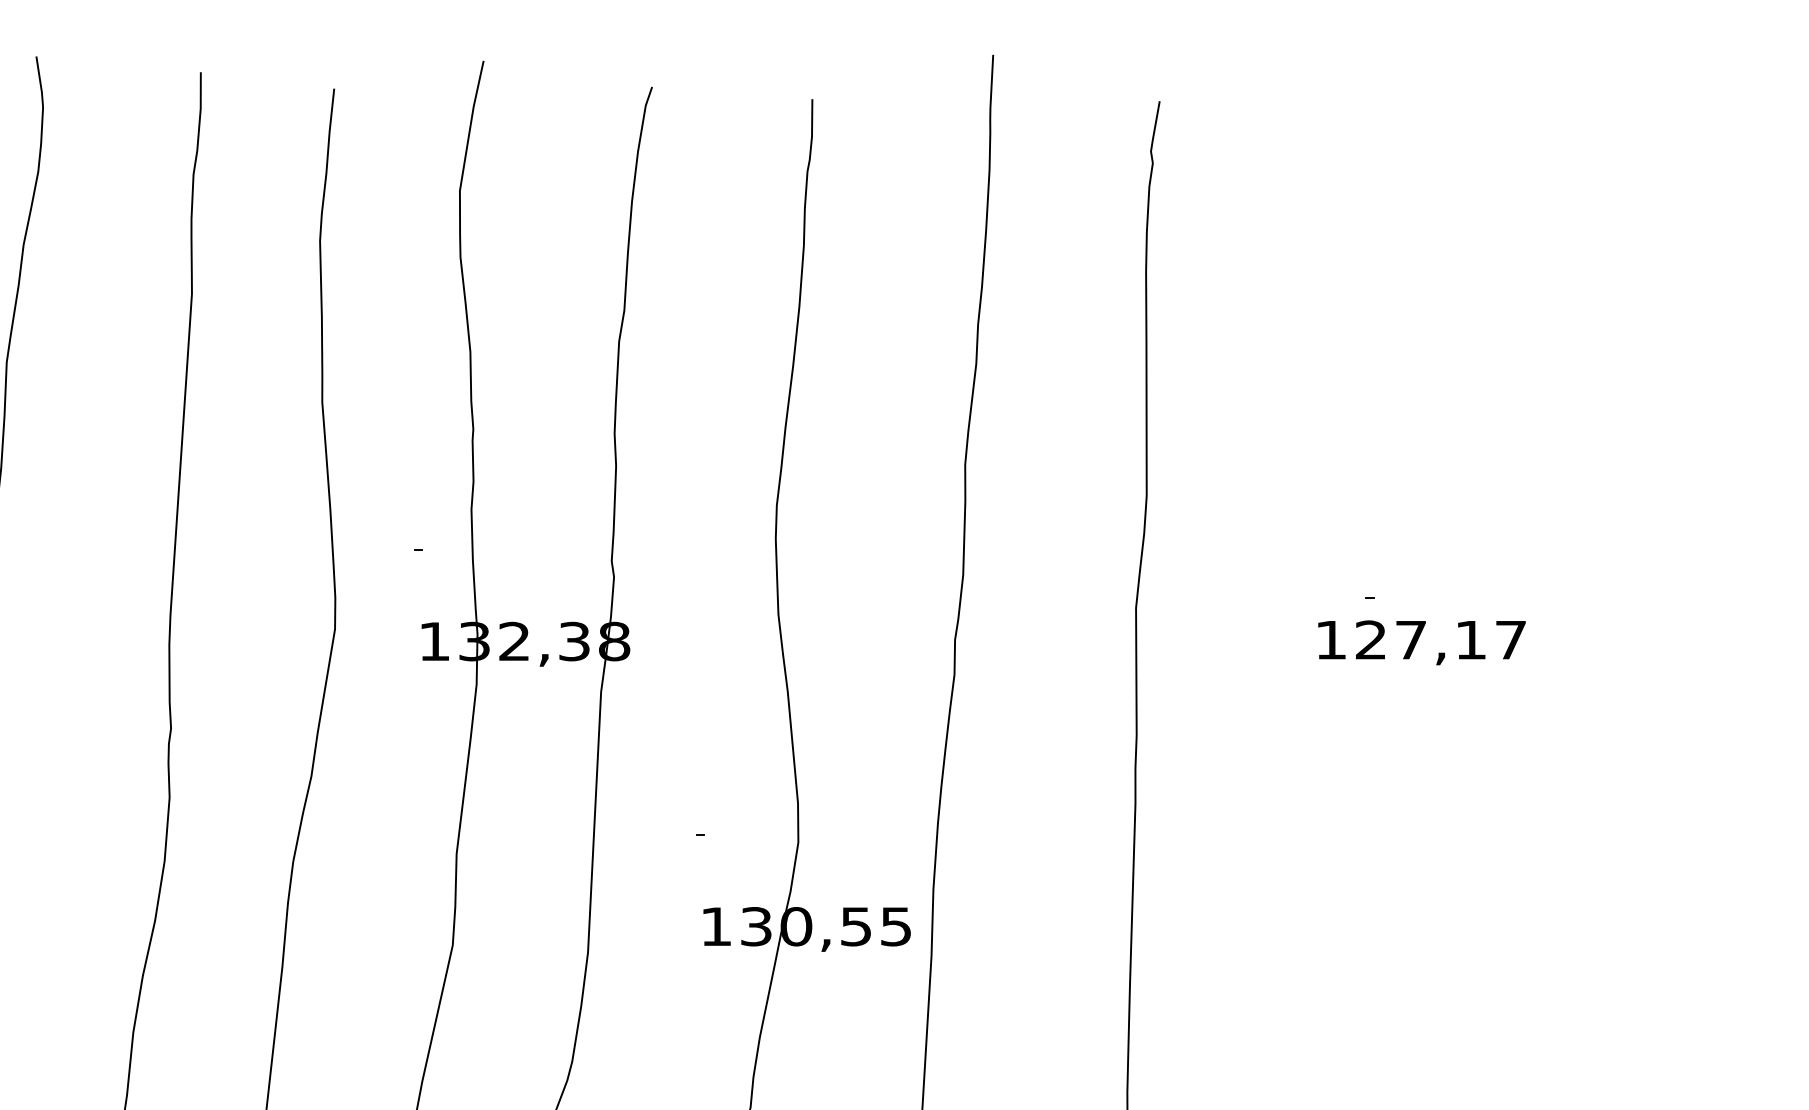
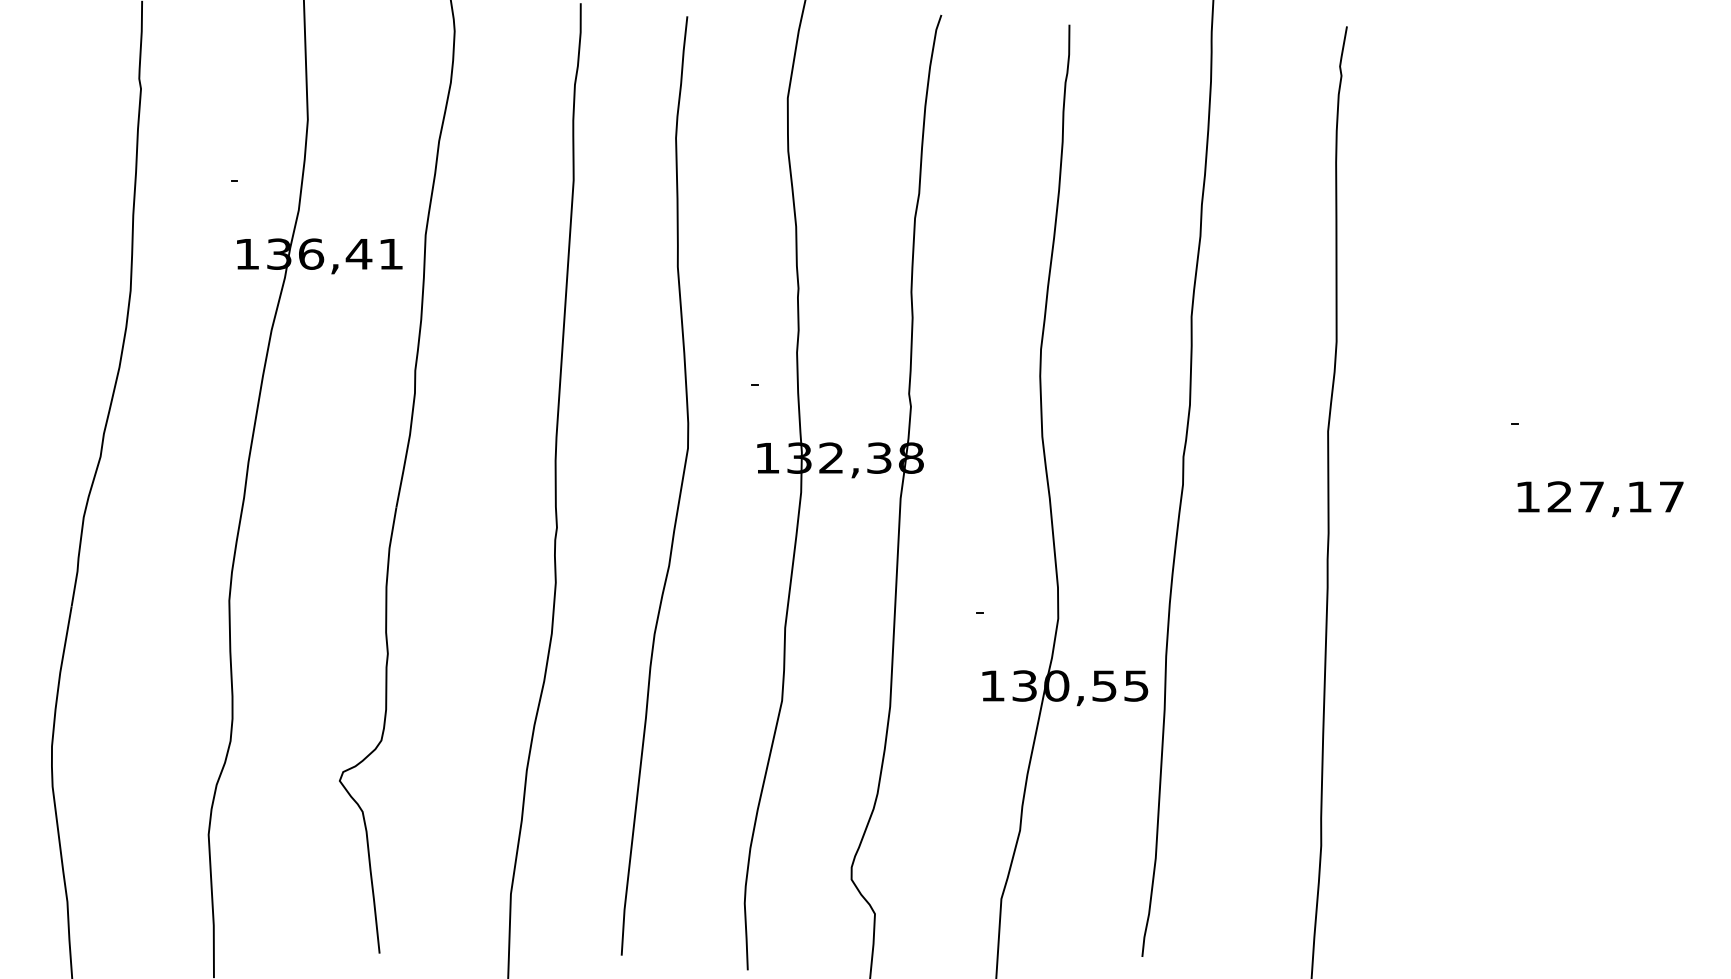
text: (1421, 643) -> (1600, 499), moved

